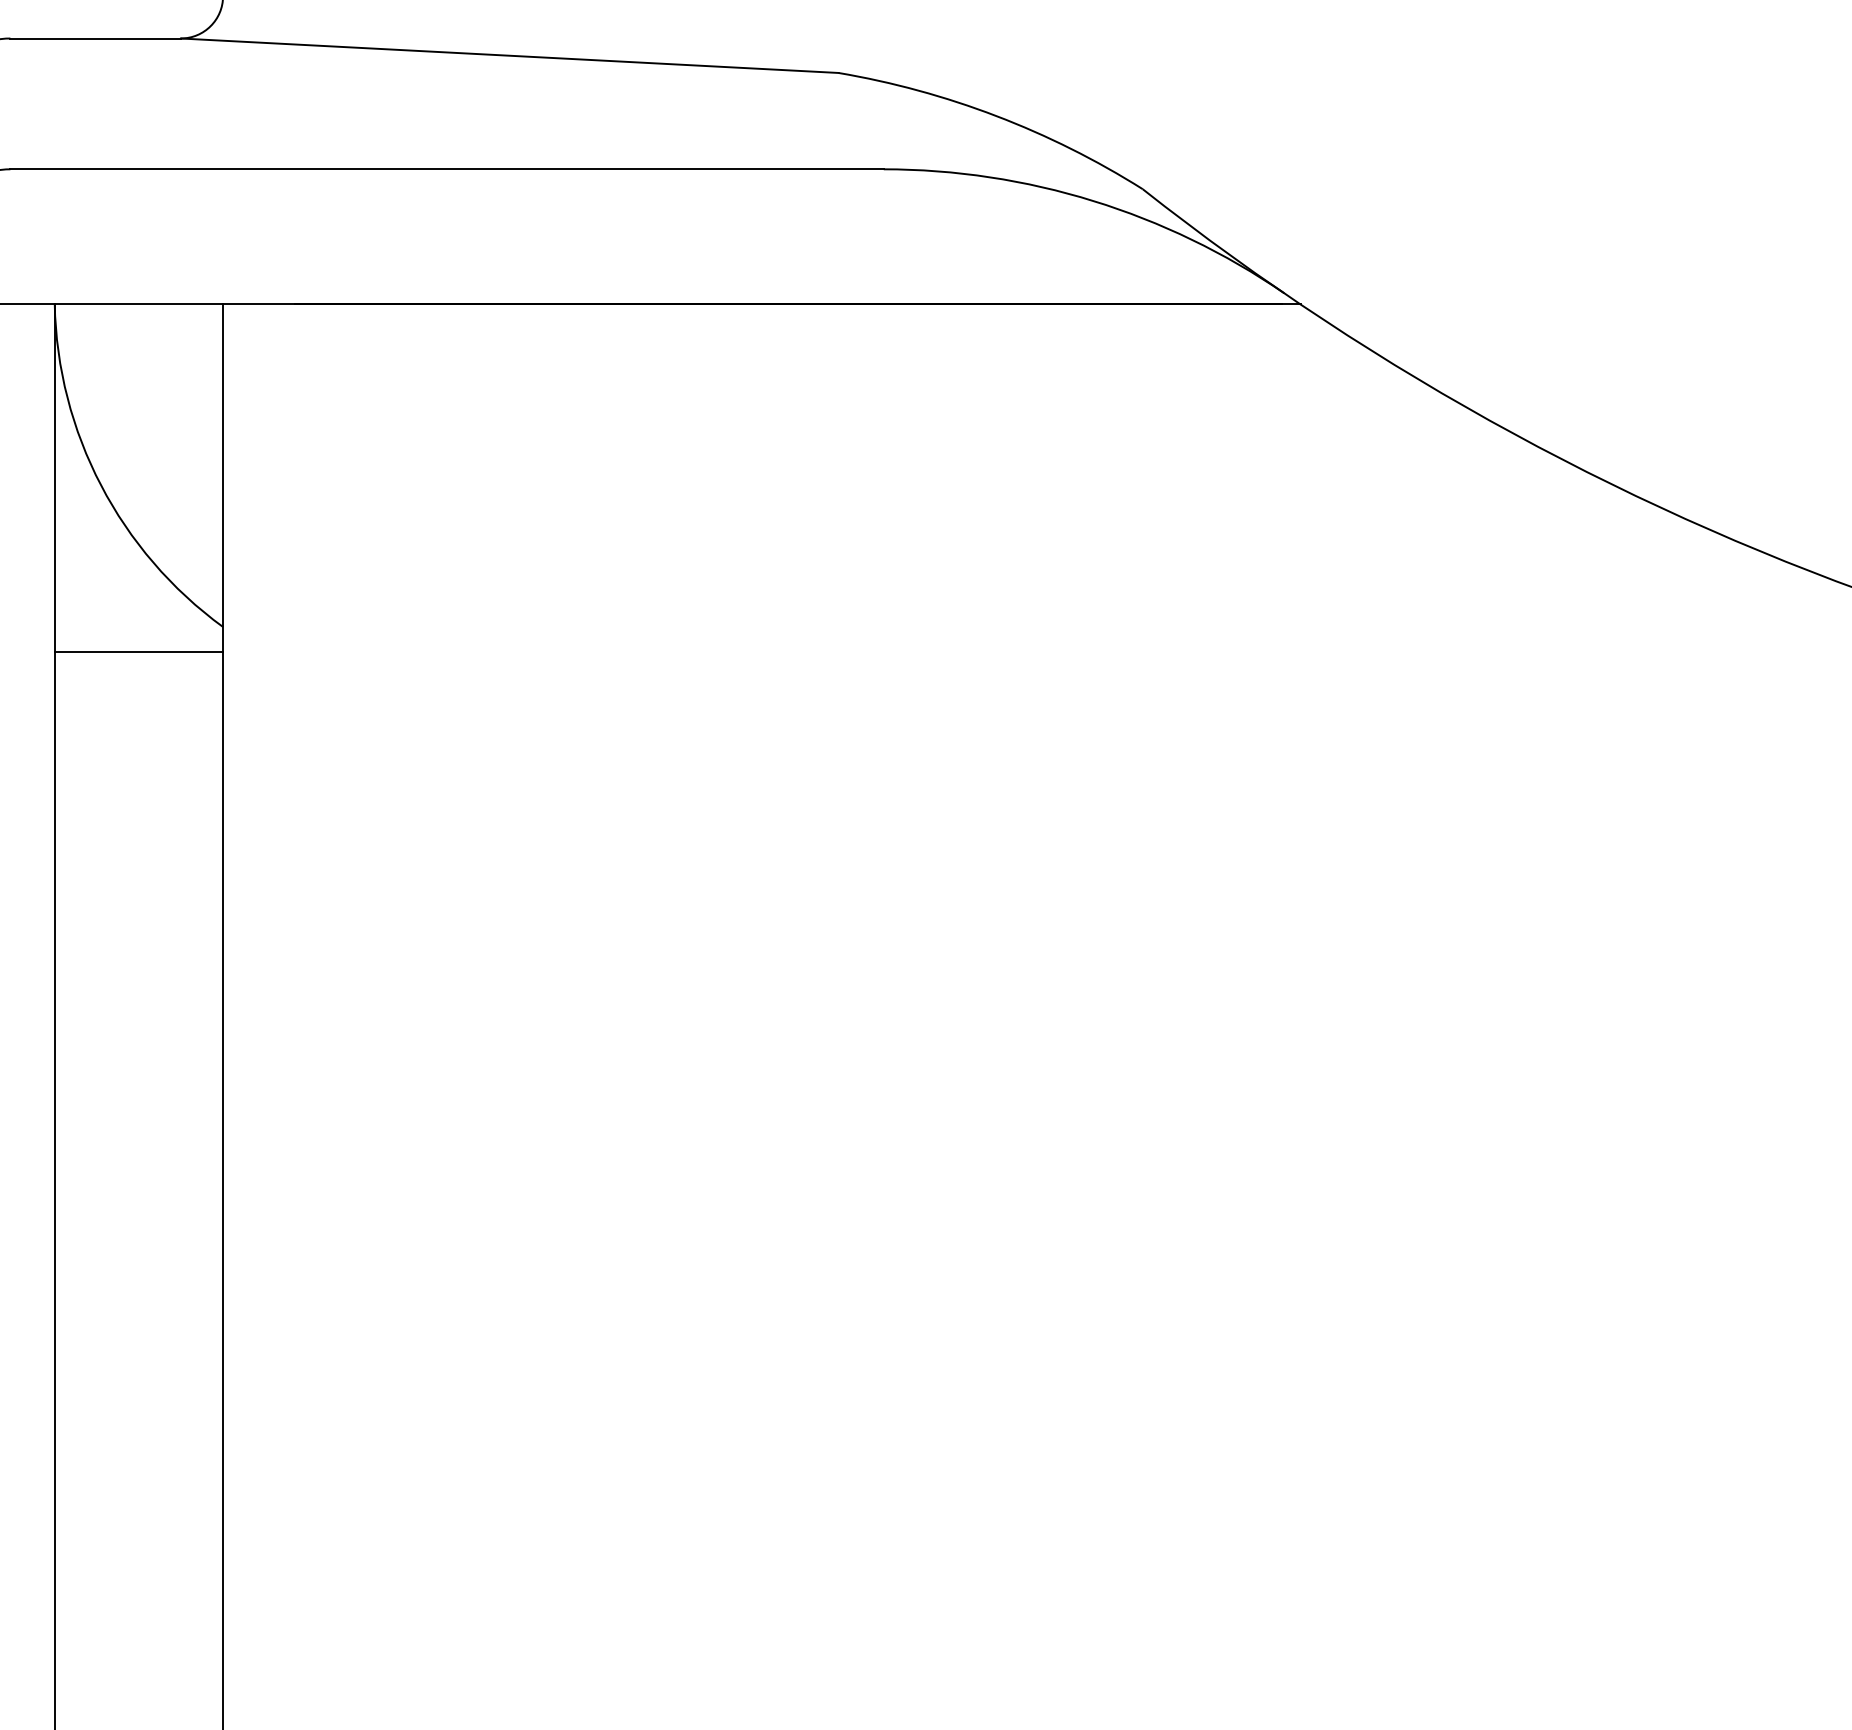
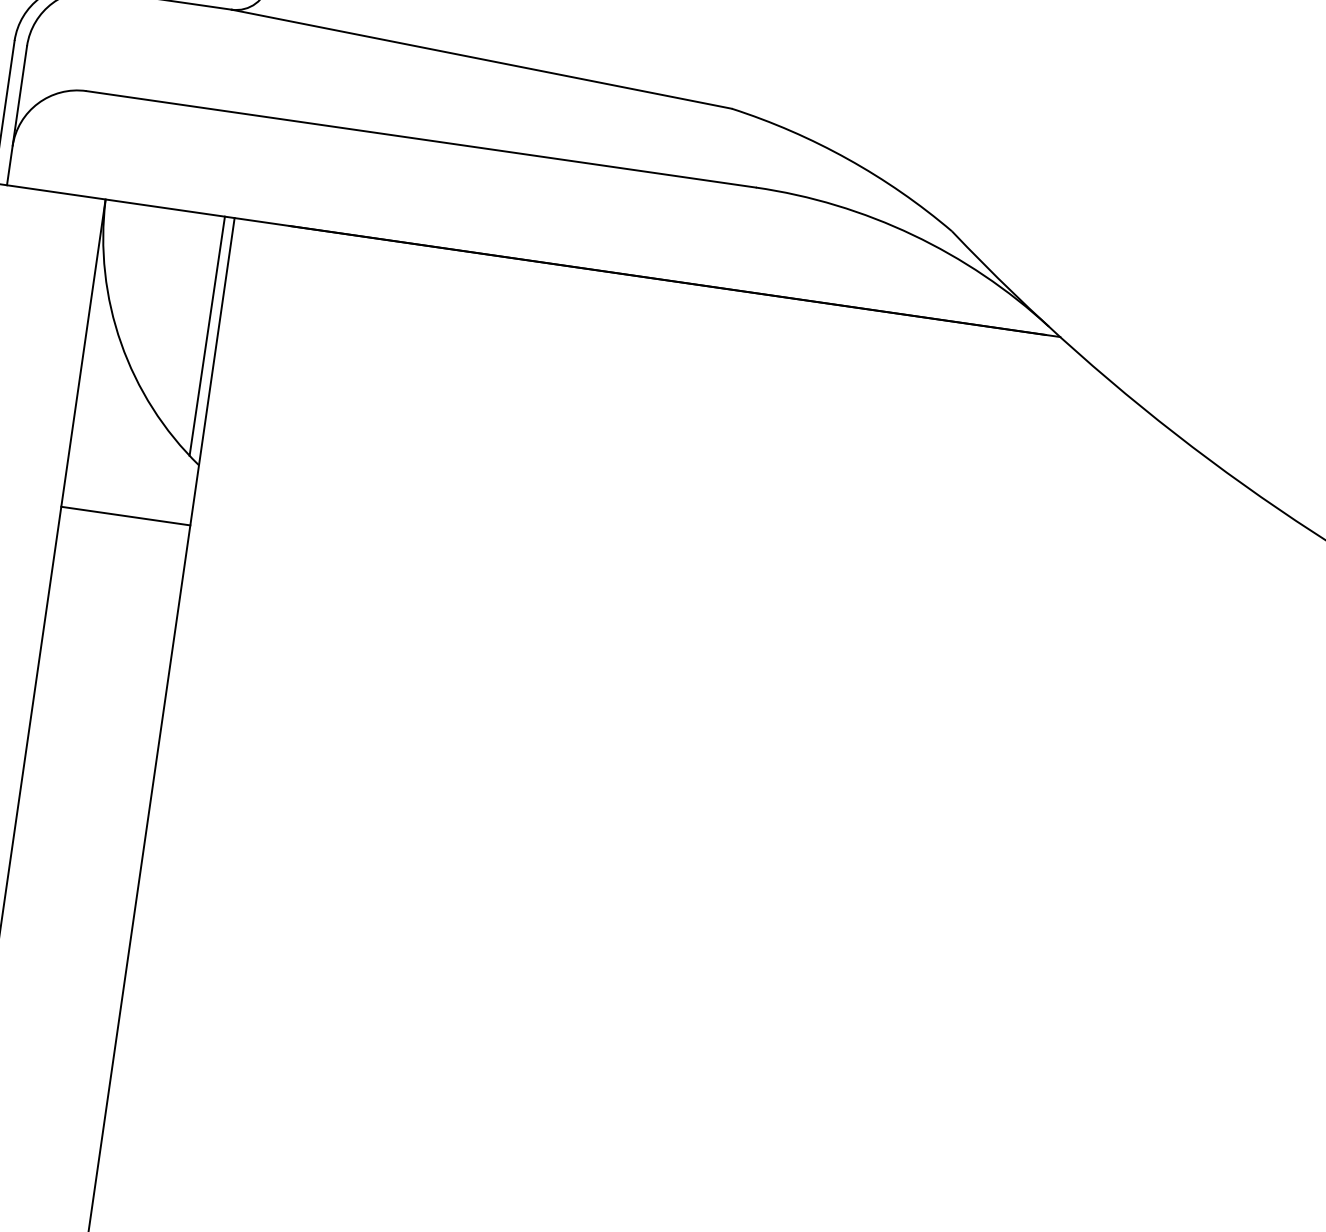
line: (209, 460) -> (206, 336), added
line: (138, 652) -> (125, 516), moved

